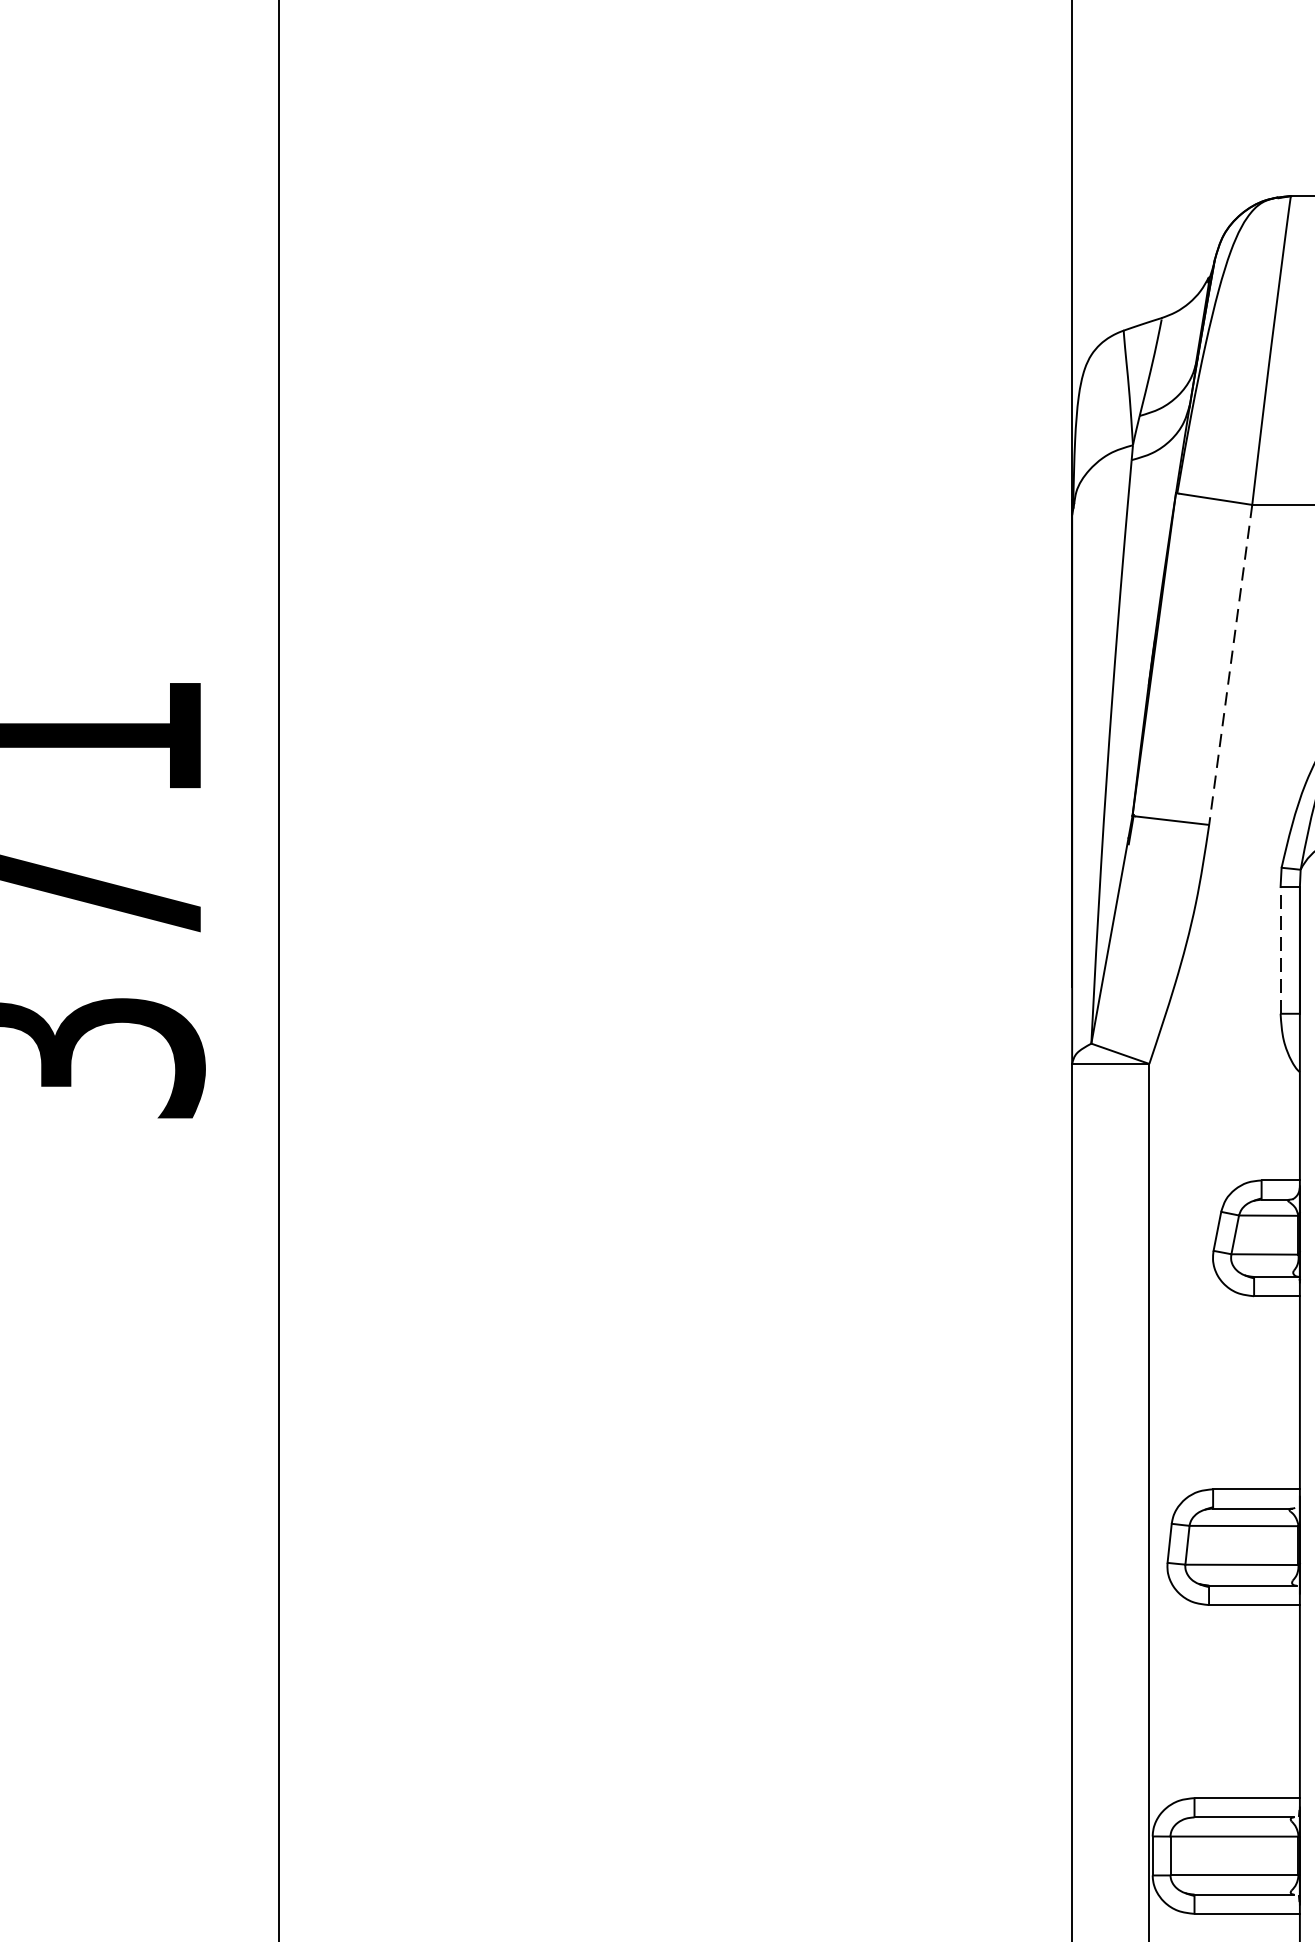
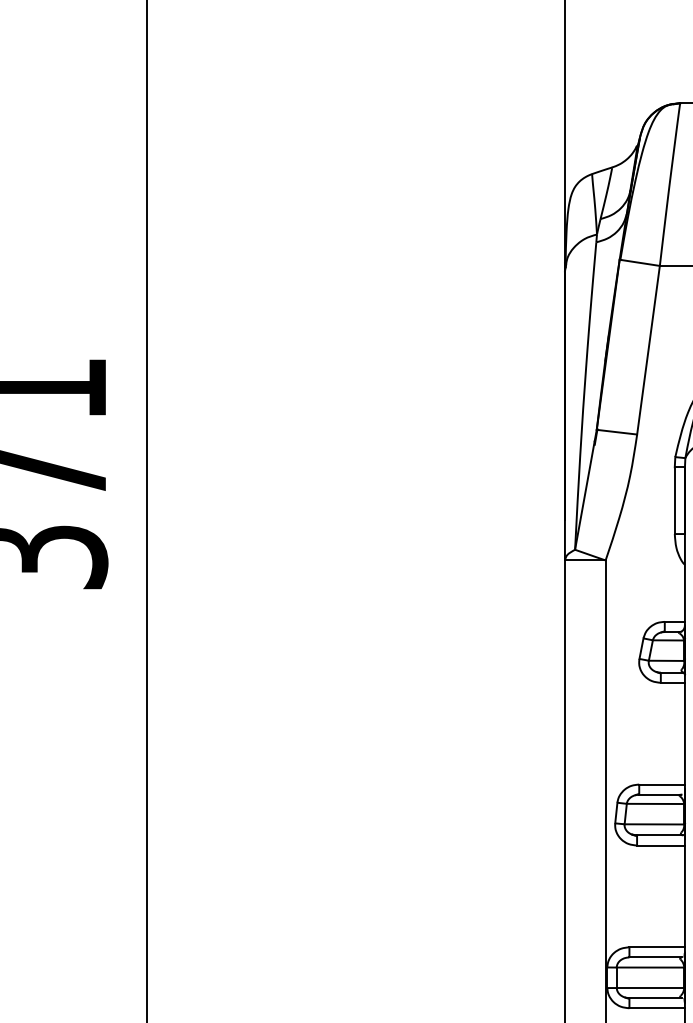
line: (1230, 665) -> (648, 350), dashed -> solid
line: (1280, 950) -> (674, 500), dashed -> solid

